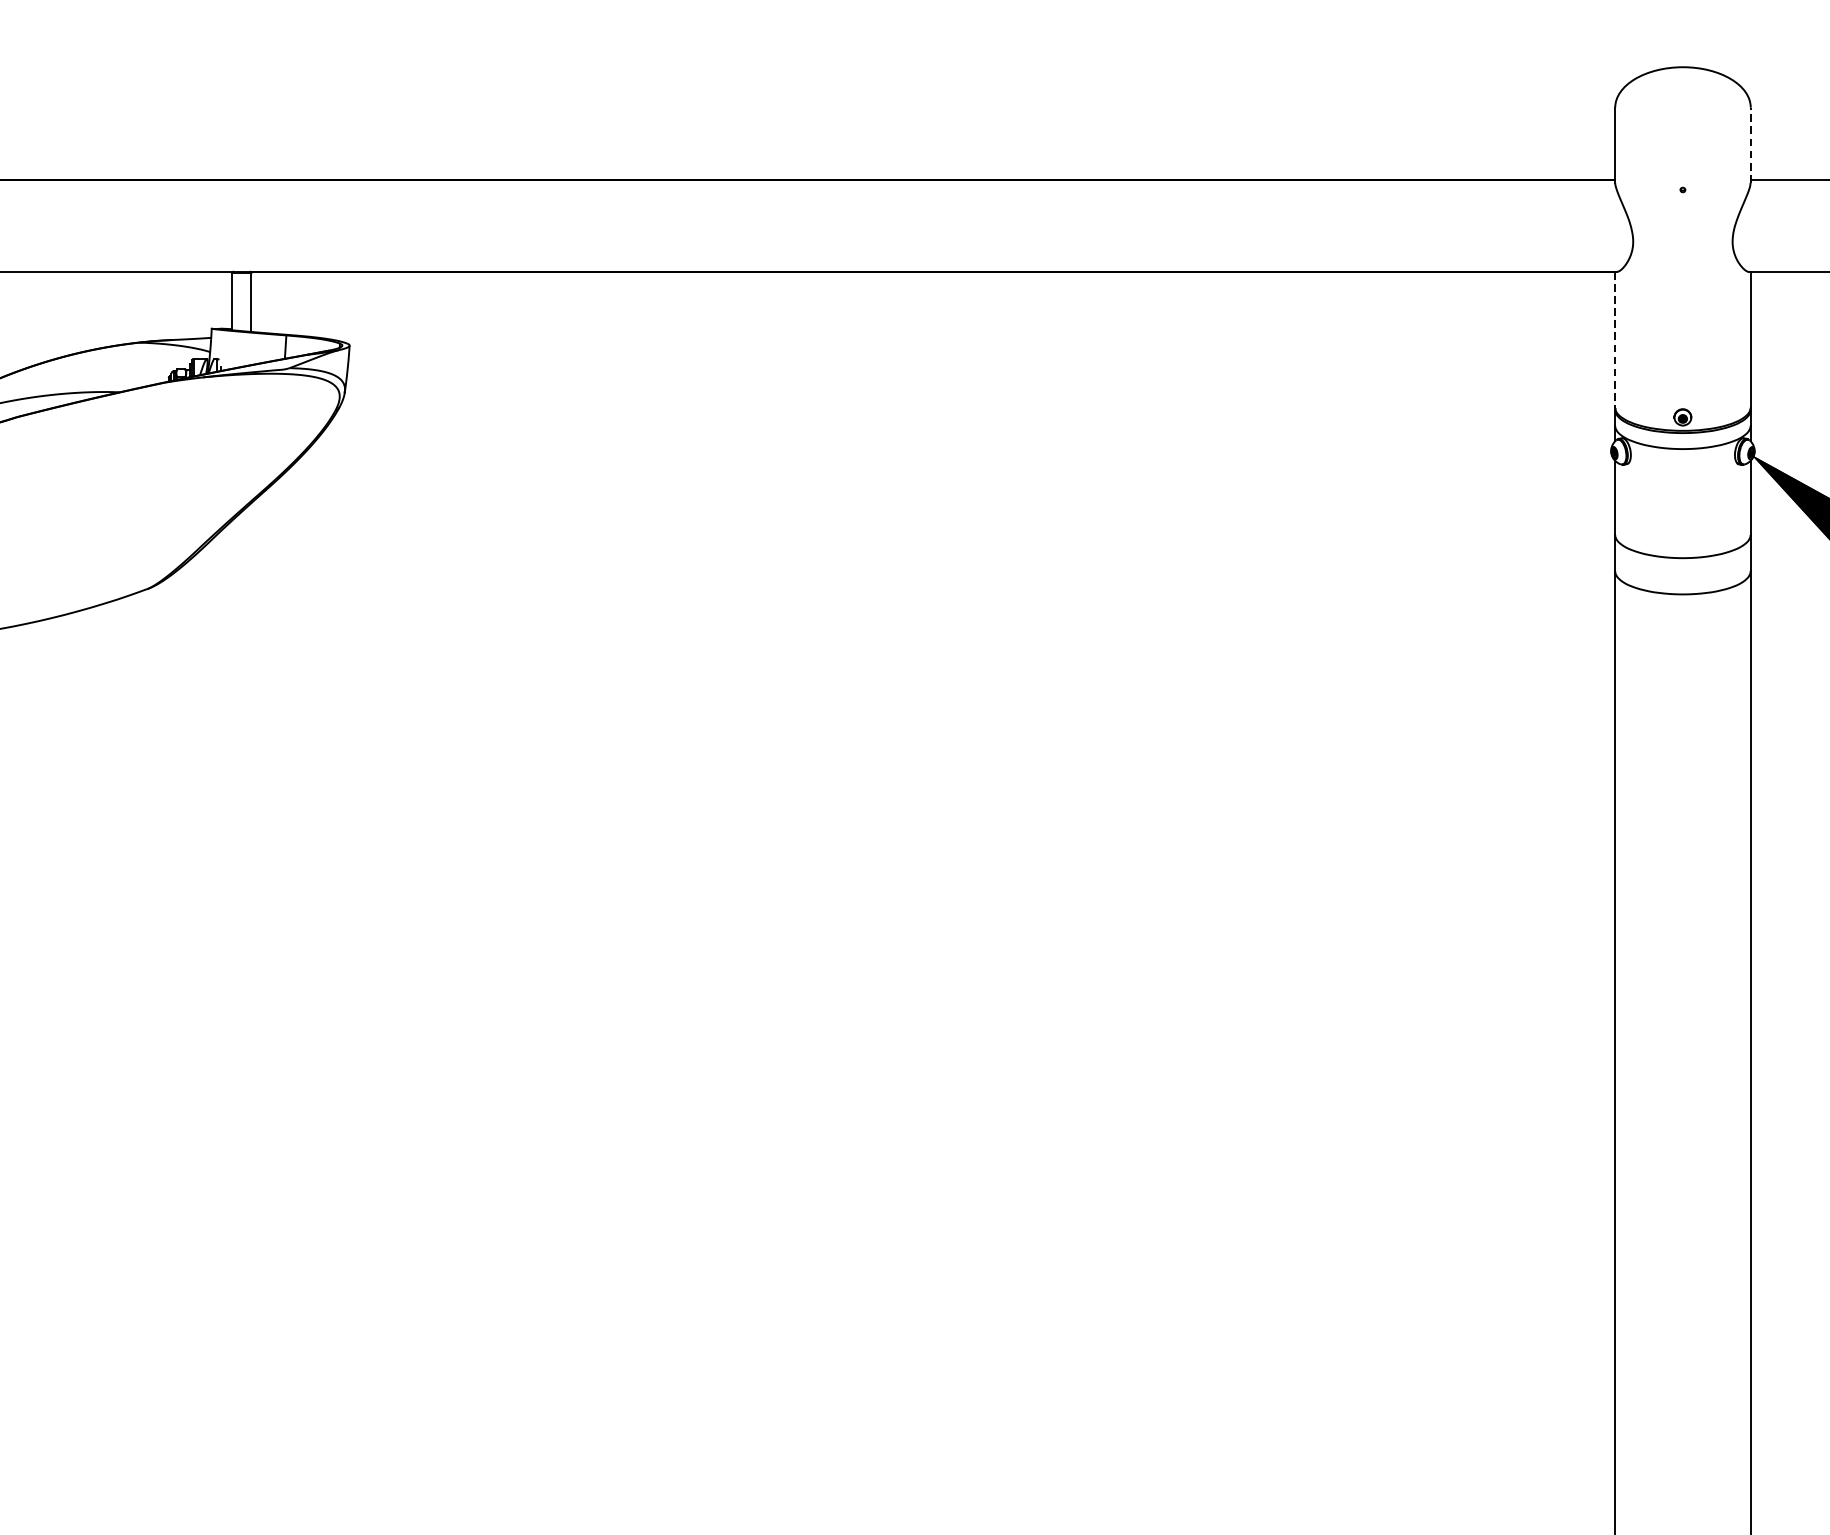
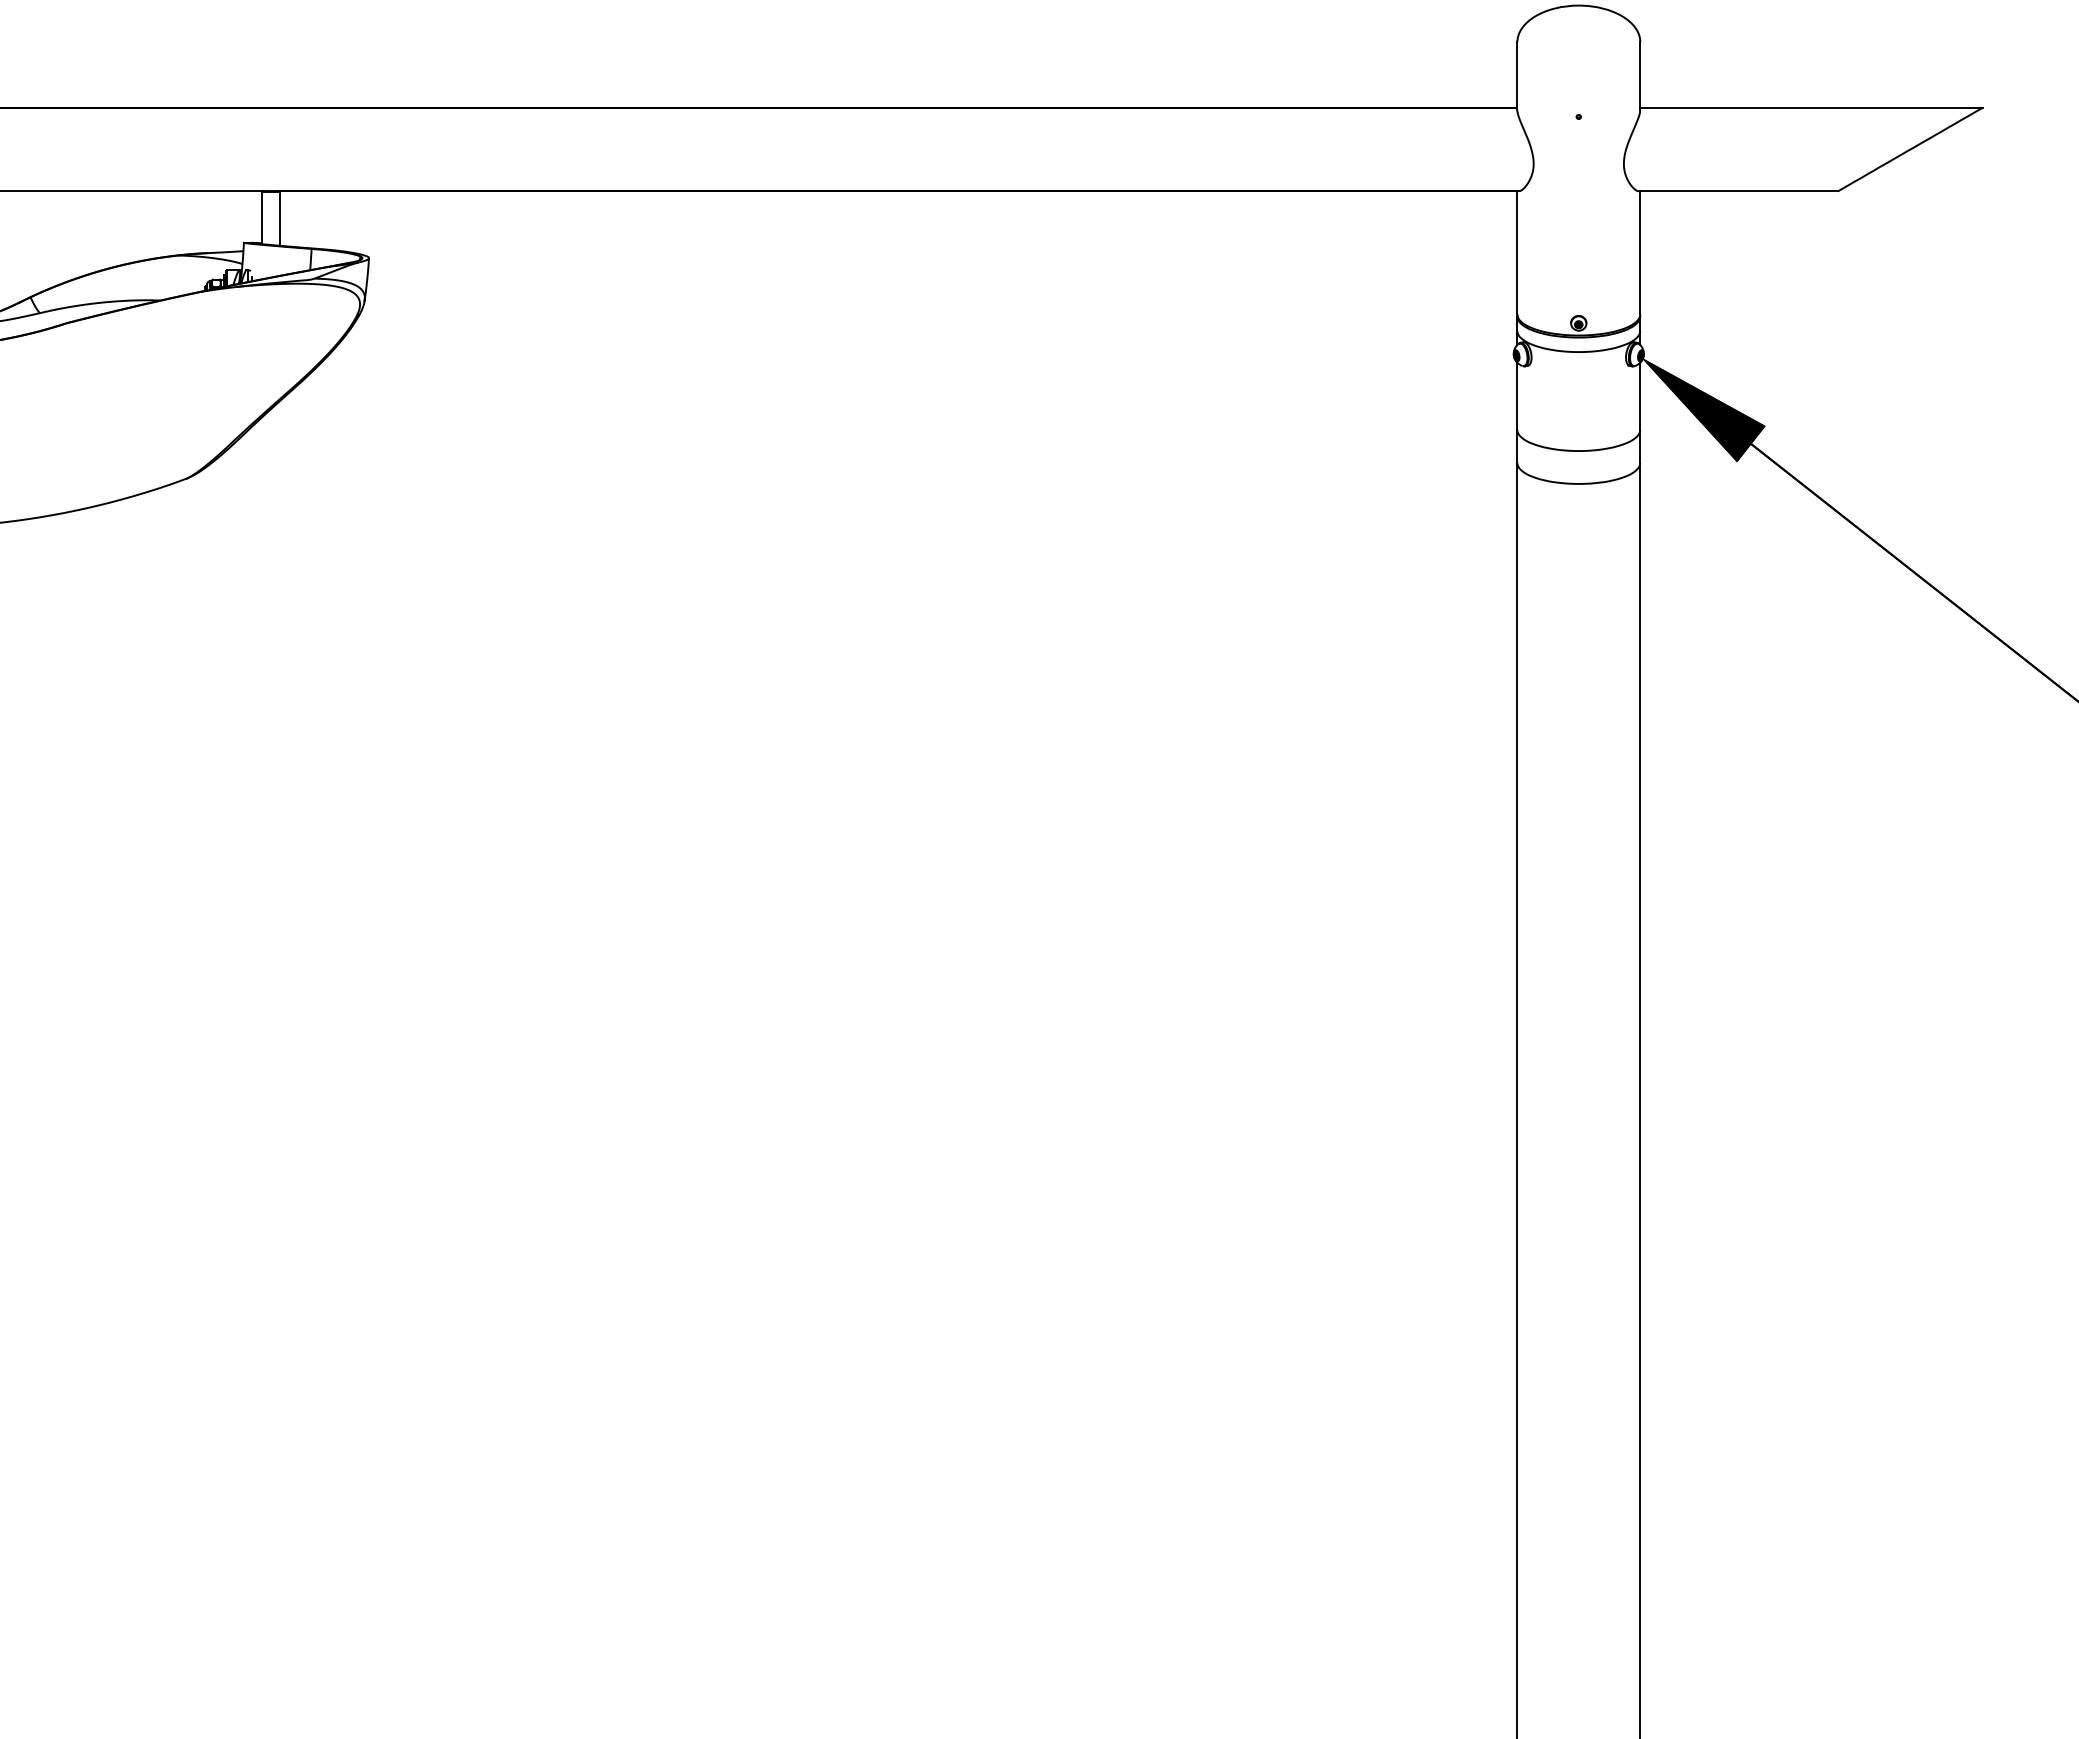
line: (1750, 145) -> (1640, 76), dashed -> solid
line: (1615, 339) -> (1517, 252), dashed -> solid

